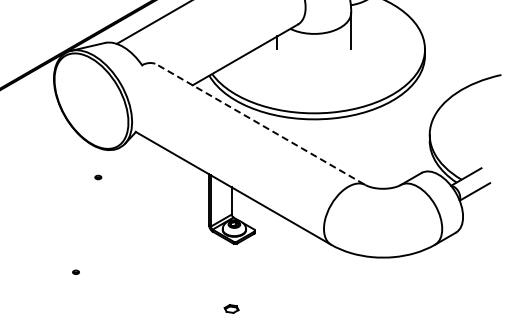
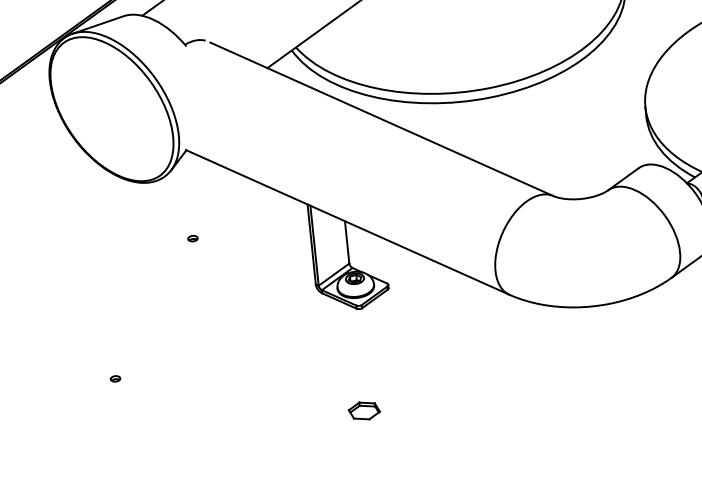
line: (261, 125) -> (381, 119), dashed -> solid
part: (98, 177) -> (193, 238), moved
part: (231, 308) -> (363, 410), size x1.43

